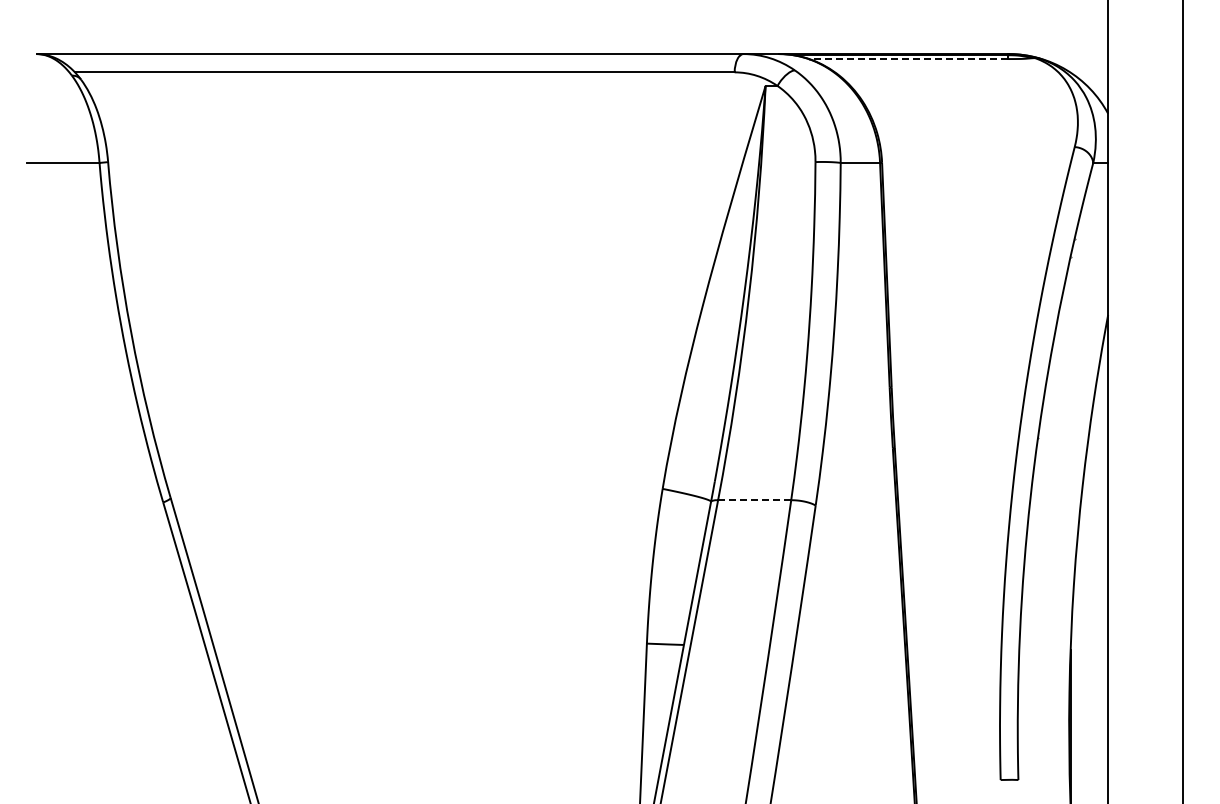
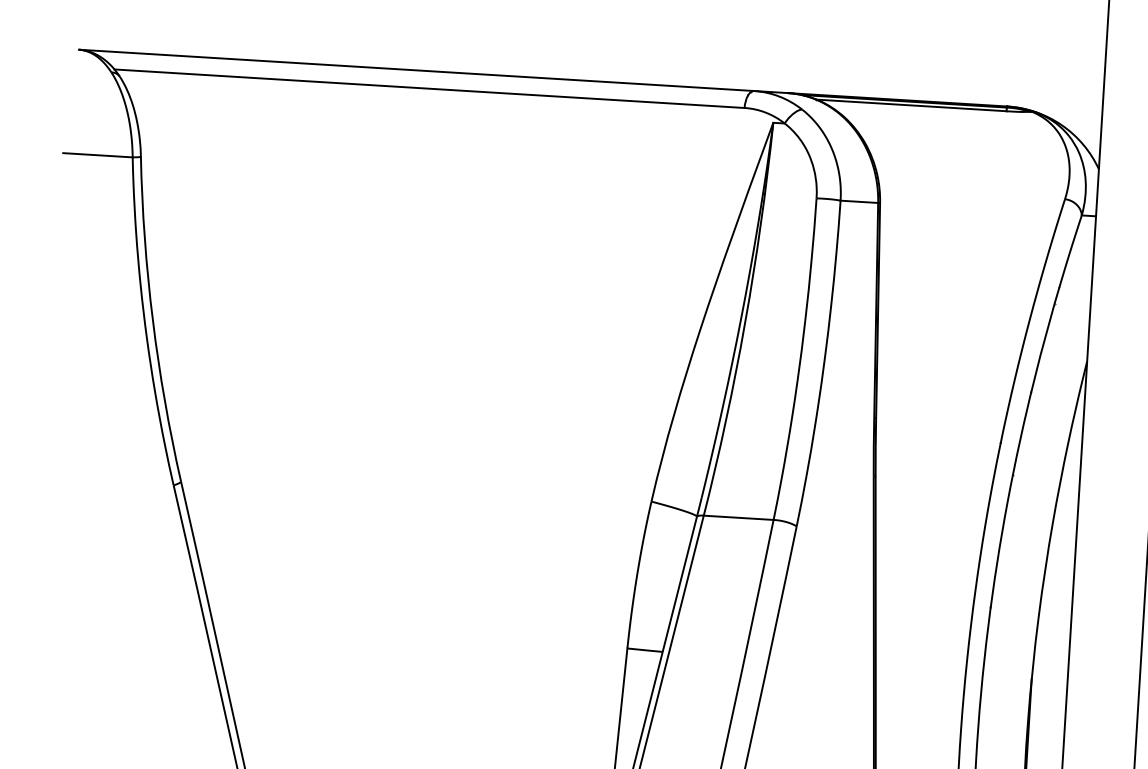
line: (908, 59) -> (911, 105), dashed -> solid
line: (754, 500) -> (738, 518), dashed -> solid

